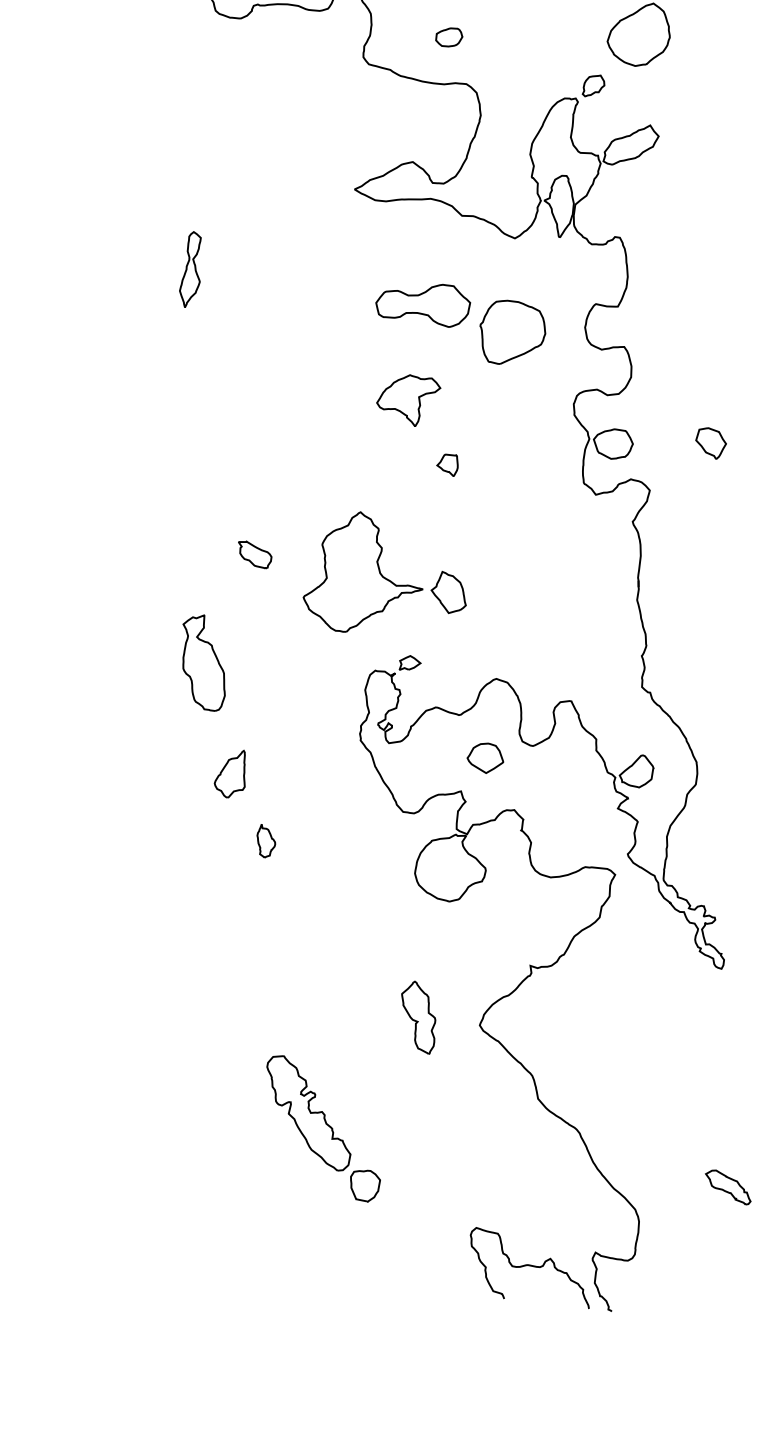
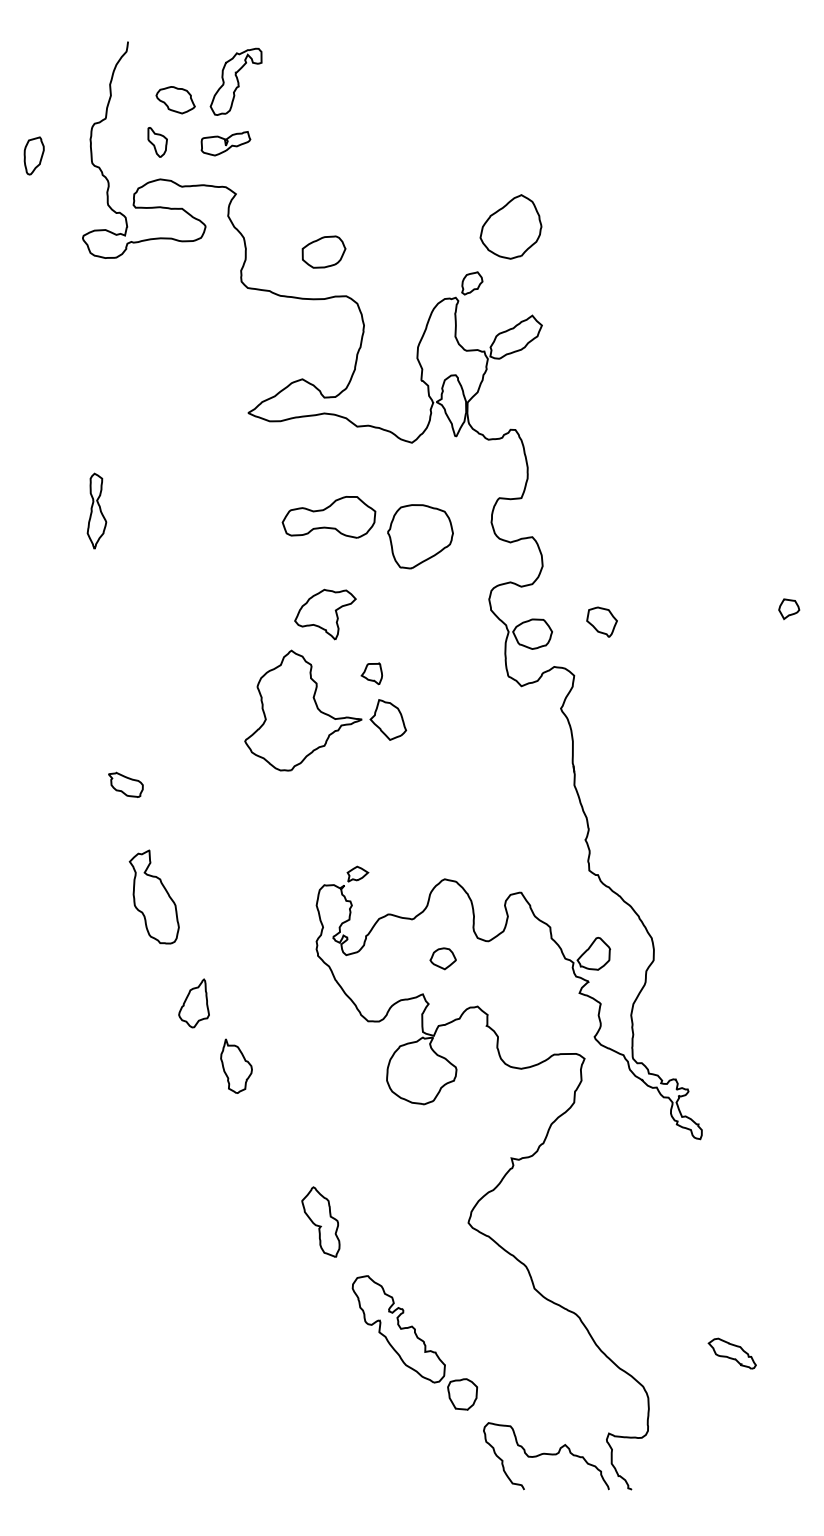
part: (448, 36) -> (323, 251), size x1.67
part: (710, 442) -> (601, 621), moved
part: (254, 554) -> (125, 784), moved
part: (387, 576) -> (325, 710), moved
part: (484, 757) -> (442, 958), size x0.71
part: (266, 840) -> (236, 1065), size x1.67
part: (417, 1016) -> (320, 1221), moved
part: (322, 1128) -> (414, 1342), moved

